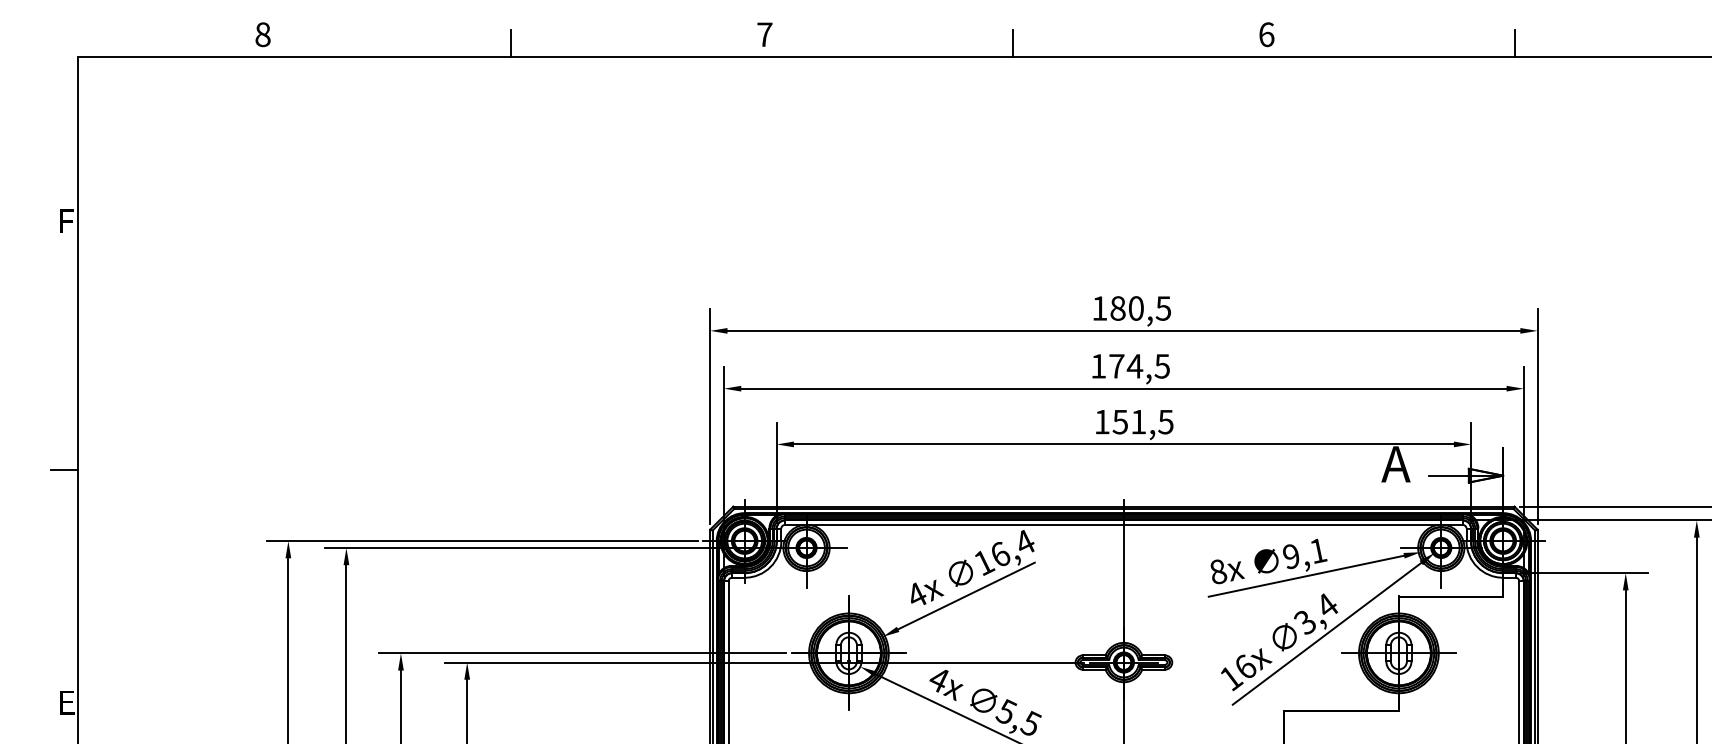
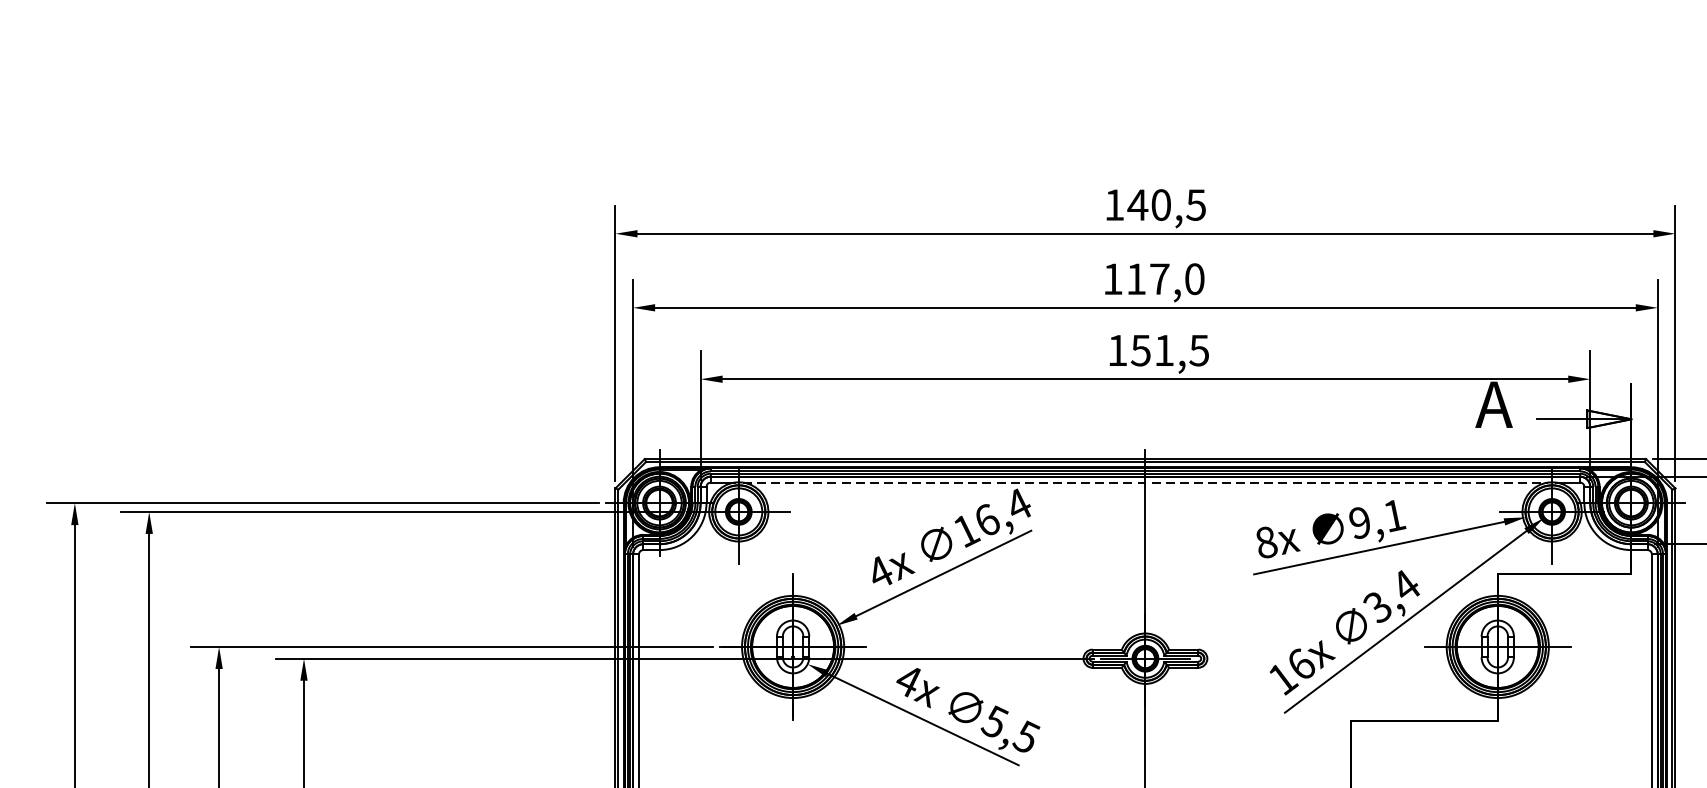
text: (1117, 308) -> (1137, 205), 180,5 -> 140,5
text: (1139, 366) -> (1165, 279), 174,5 -> 117,0
line: (1124, 525) -> (1146, 483), solid -> dashed

